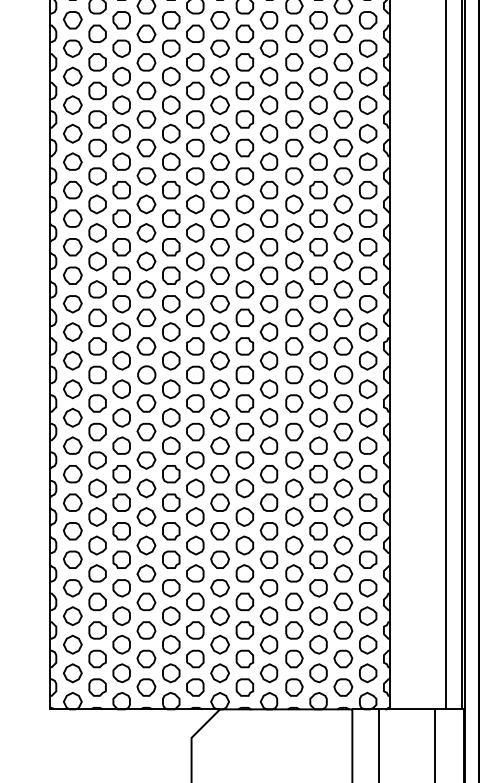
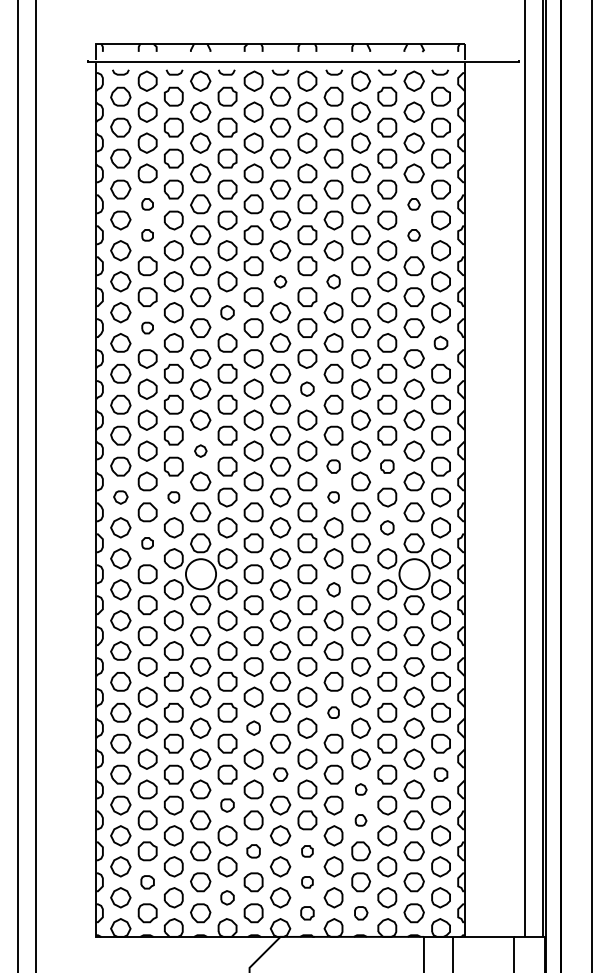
part: (97, 34) -> (147, 204), size x0.6
part: (342, 34) -> (413, 204), size x0.6
part: (97, 62) -> (147, 235), size x0.6
part: (342, 62) -> (413, 235), size x0.6
part: (220, 105) -> (280, 281), size x0.6
part: (268, 105) -> (333, 281), size x0.7
part: (171, 133) -> (227, 312), size x0.7
part: (97, 147) -> (147, 327), size x0.6
part: (367, 161) -> (440, 342), size x0.7
part: (244, 203) -> (307, 388), size x0.7
part: (146, 260) -> (200, 450), size x0.6
part: (268, 275) -> (333, 466), size x0.7
part: (318, 275) -> (387, 466), size x0.7
part: (72, 304) -> (120, 497), size x0.7
part: (121, 304) -> (173, 497), size x0.6
part: (268, 304) -> (333, 497), size x0.6
part: (318, 331) -> (387, 527), size x0.7
part: (97, 346) -> (147, 543), size x0.6
circle: (146, 374) -> (200, 573), size x1.6
circle: (343, 374) -> (414, 573), size x1.6
part: (268, 389) -> (333, 589), size x0.7
part: (268, 502) -> (333, 712), size x0.6
part: (195, 516) -> (253, 727), size x0.7
part: (220, 559) -> (280, 774), size x0.7
part: (367, 559) -> (440, 774), size x0.7
part: (294, 573) -> (361, 789), size x0.6
part: (171, 588) -> (227, 805), size x0.7
part: (293, 602) -> (360, 820), size x0.6
part: (195, 630) -> (253, 851), size x0.7
part: (244, 630) -> (307, 851), size x0.6
part: (97, 659) -> (147, 882), size x0.7
part: (244, 659) -> (307, 882), size x0.6
part: (171, 673) -> (227, 897), size x0.7
part: (244, 687) -> (307, 913), size x0.7
part: (294, 687) -> (361, 913), size x0.7

